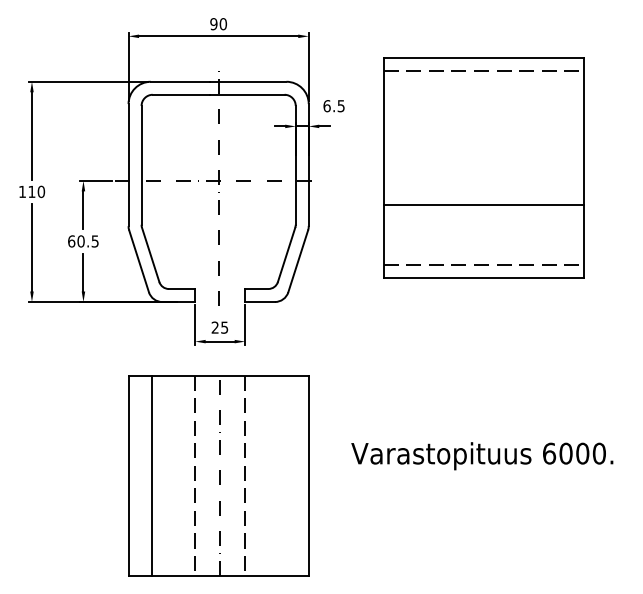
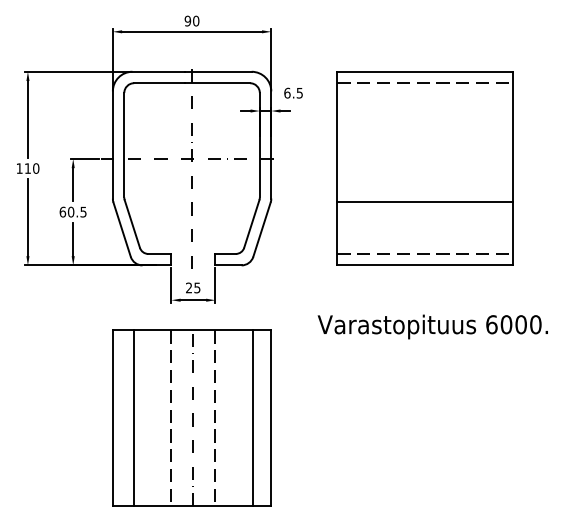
part: (483, 167) -> (424, 168), moved
text: (481, 455) -> (432, 326), moved
line: (287, 476) -> (252, 418), added

